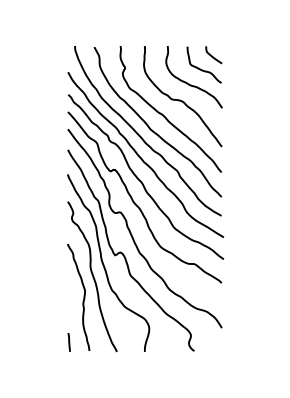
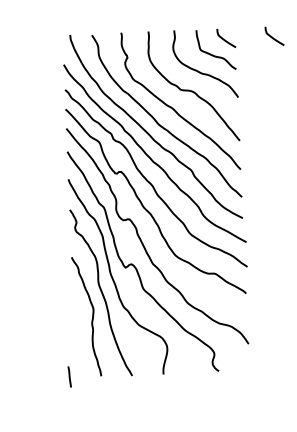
curve: (255, 55) -> (273, 36), added
line: (68, 342) -> (68, 377), moved

